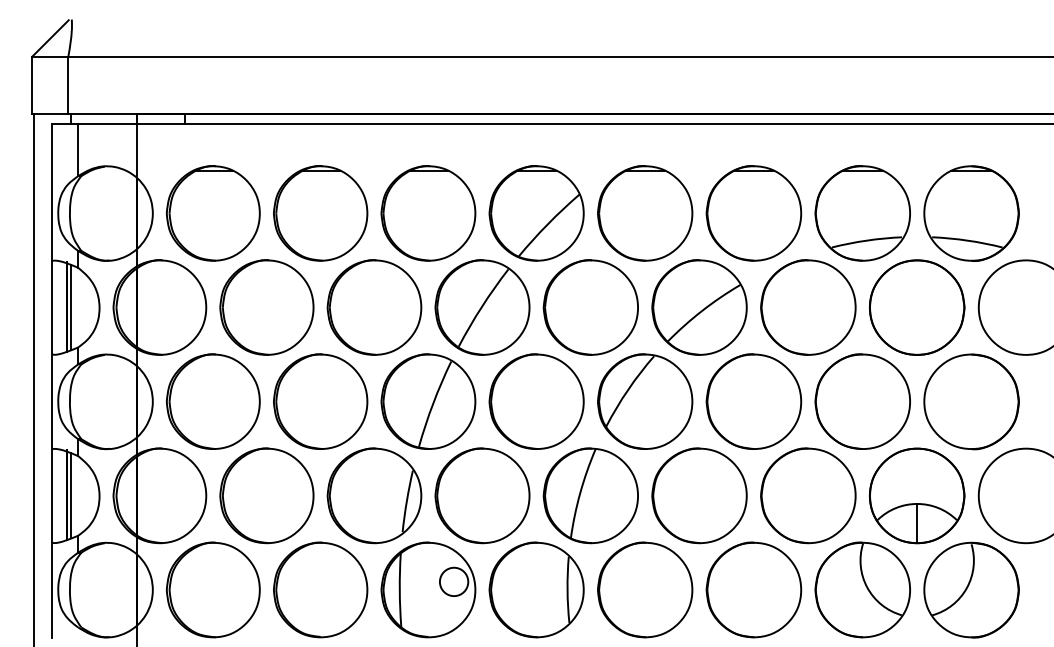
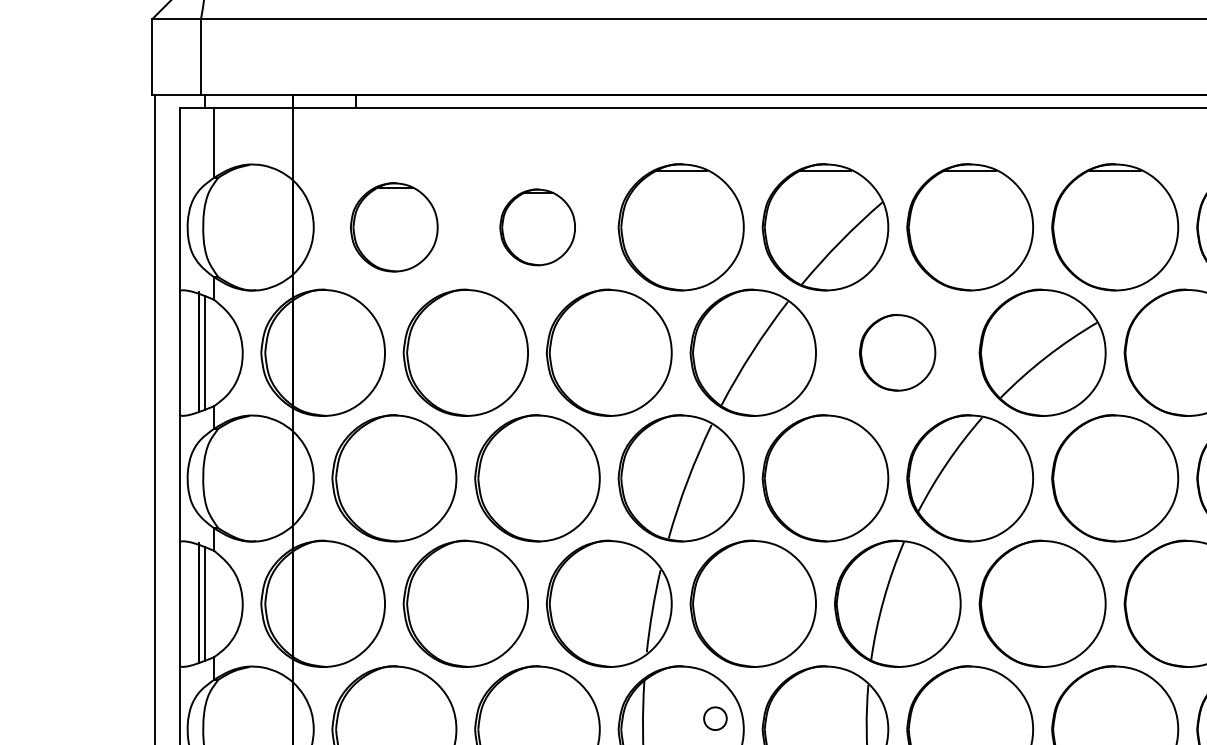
part: (212, 213) -> (393, 227), size x0.7
part: (320, 213) -> (537, 227), size x0.6
part: (590, 307) -> (897, 352), size x0.6
circle: (453, 581) -> (714, 718), size x0.6

